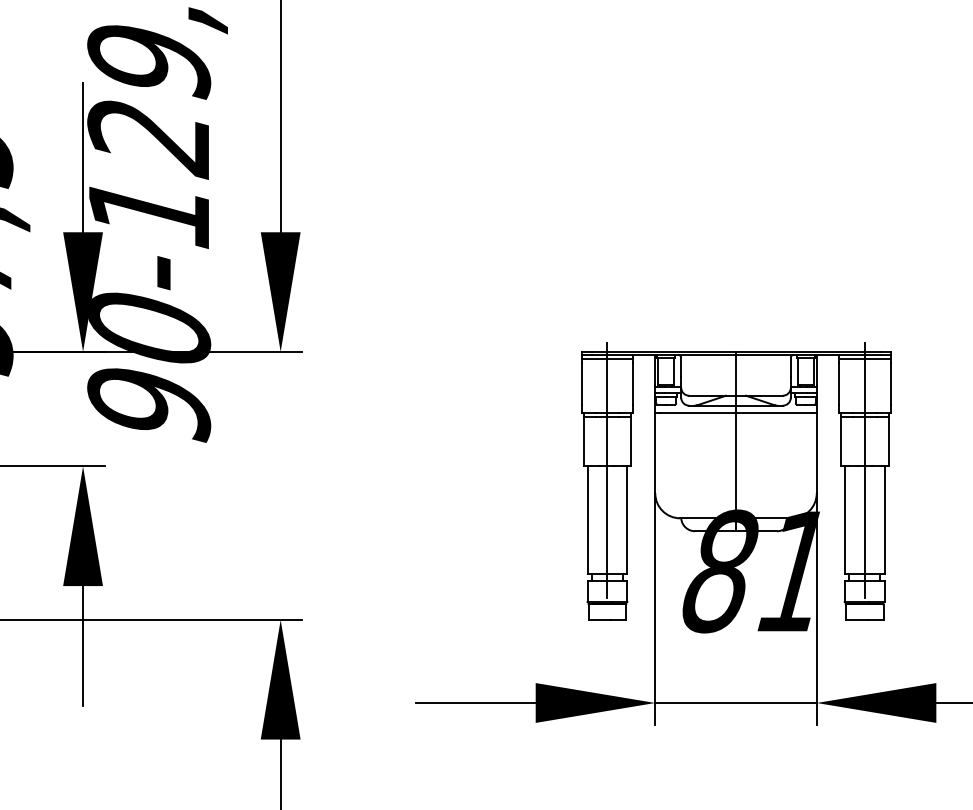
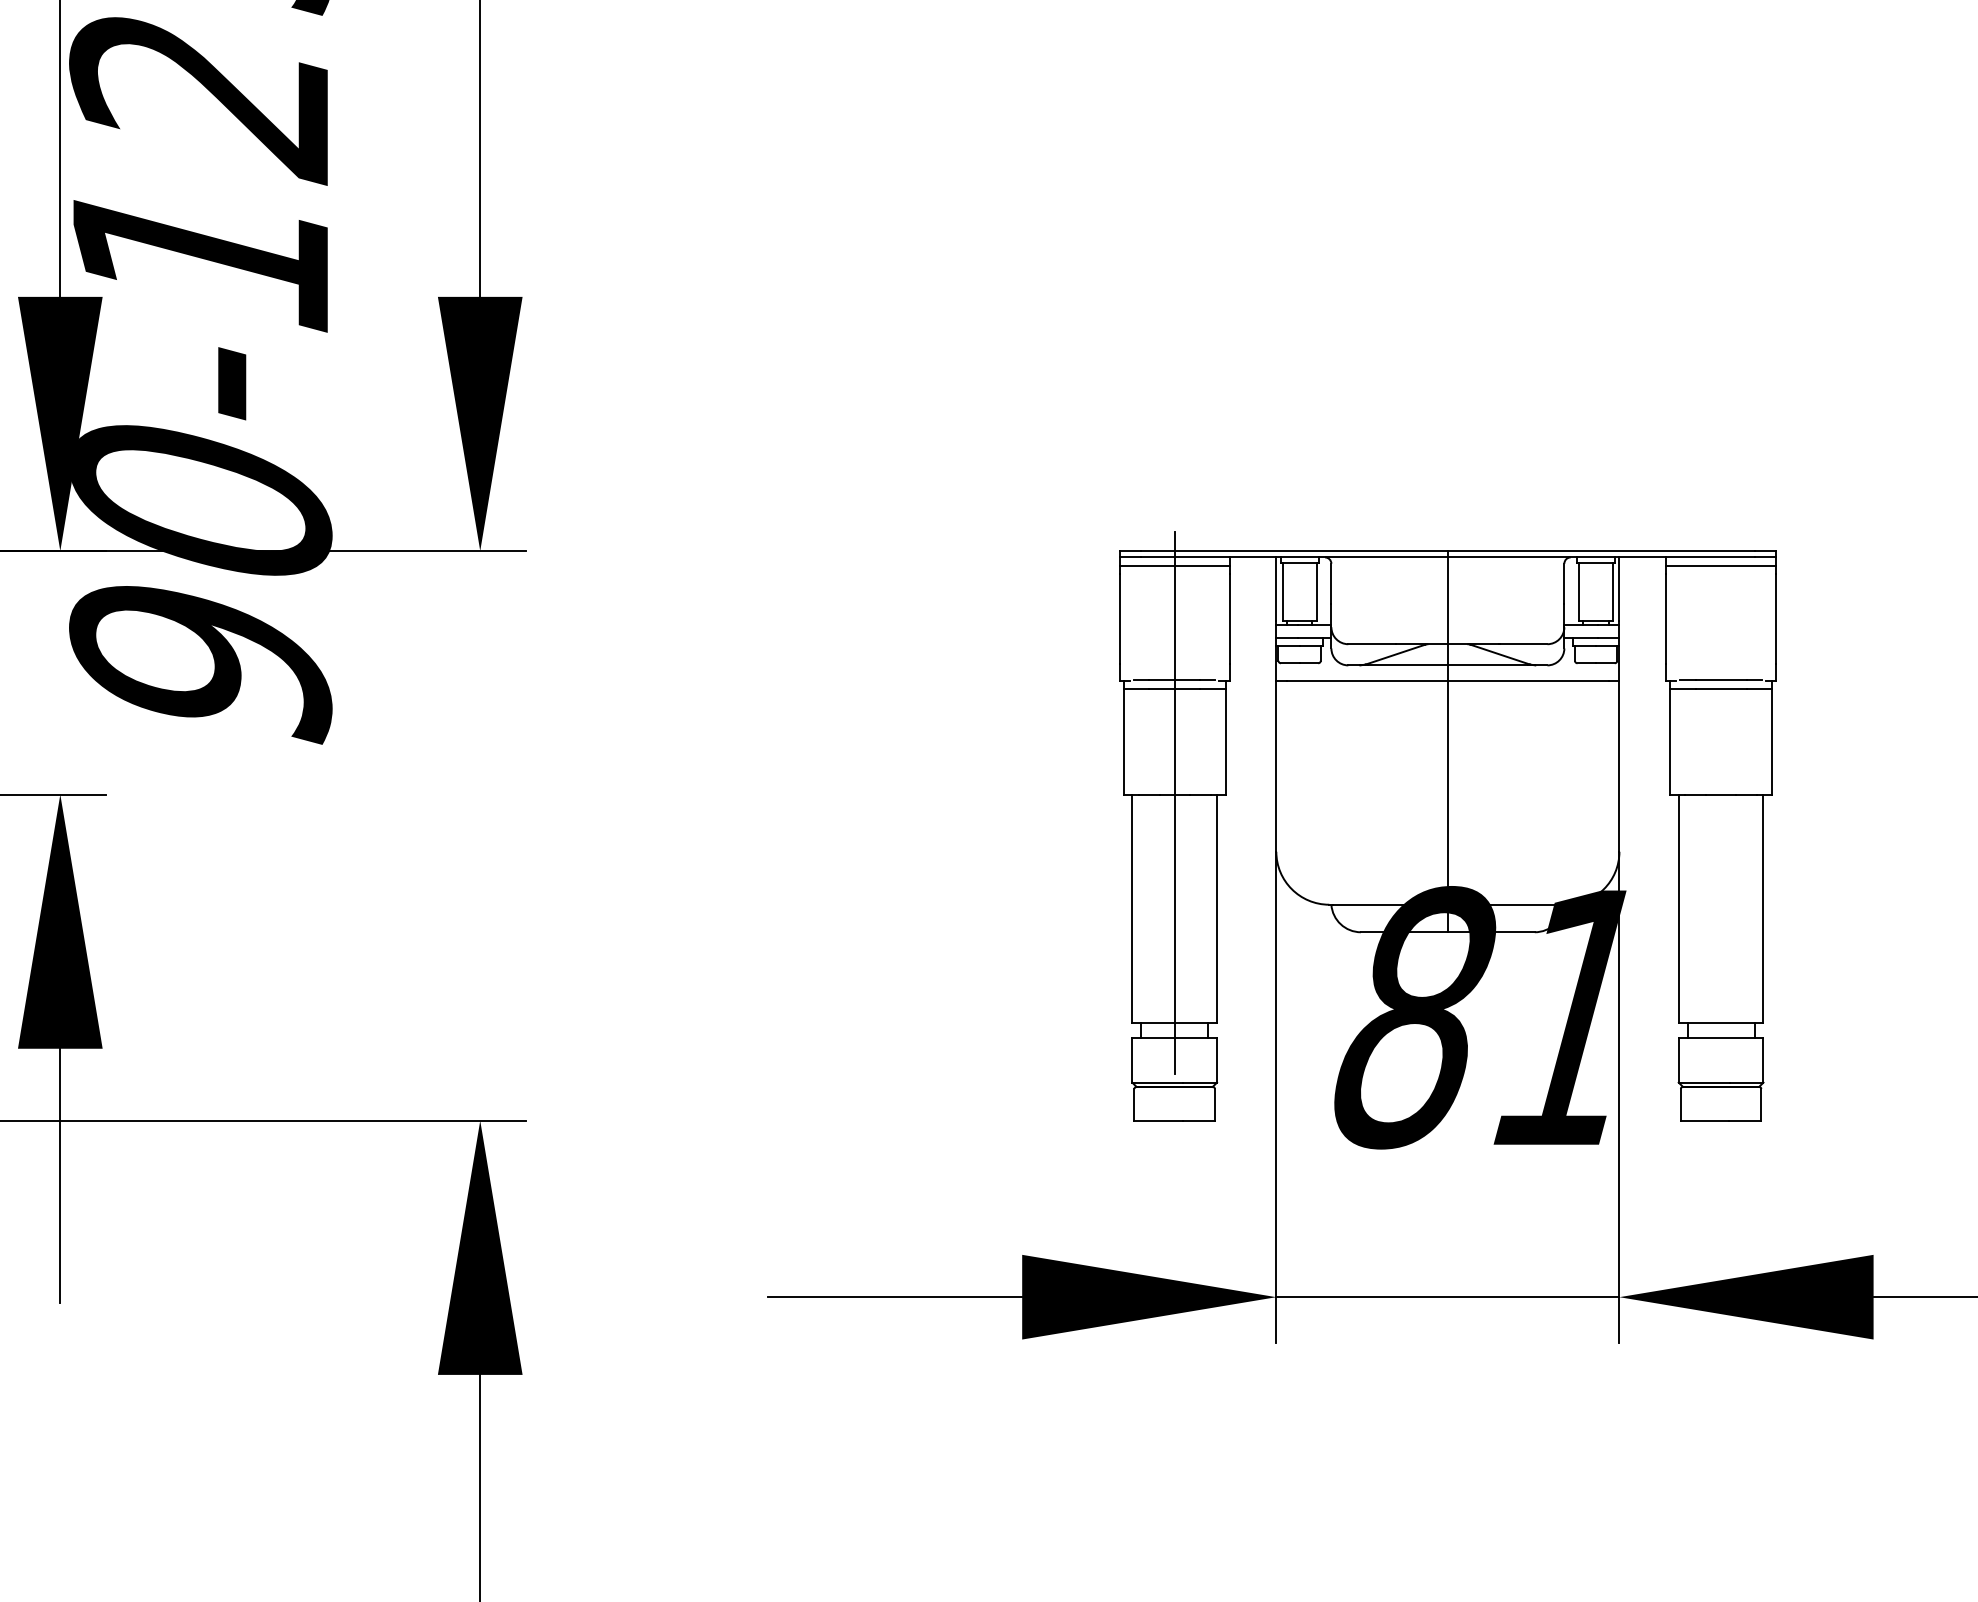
line: (864, 470) -> (1720, 803), removed

